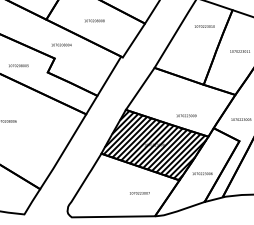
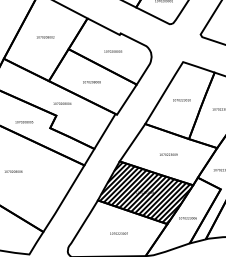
text: (204, 26) -> (181, 100), moved
text: (186, 115) -> (168, 154), moved
text: (139, 193) -> (118, 233), moved

